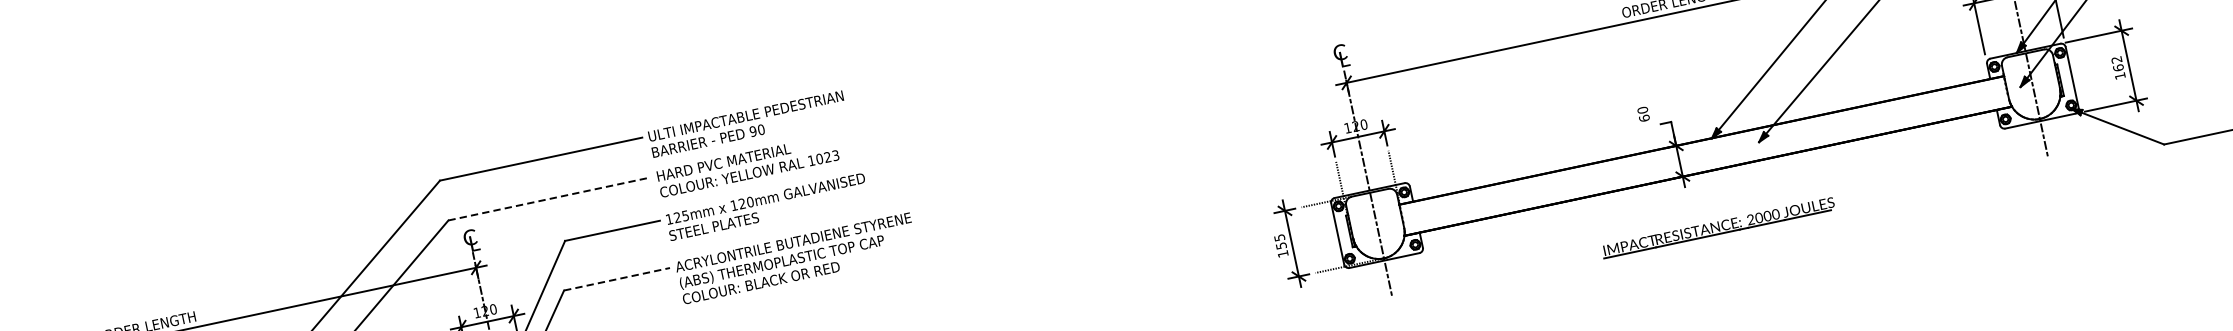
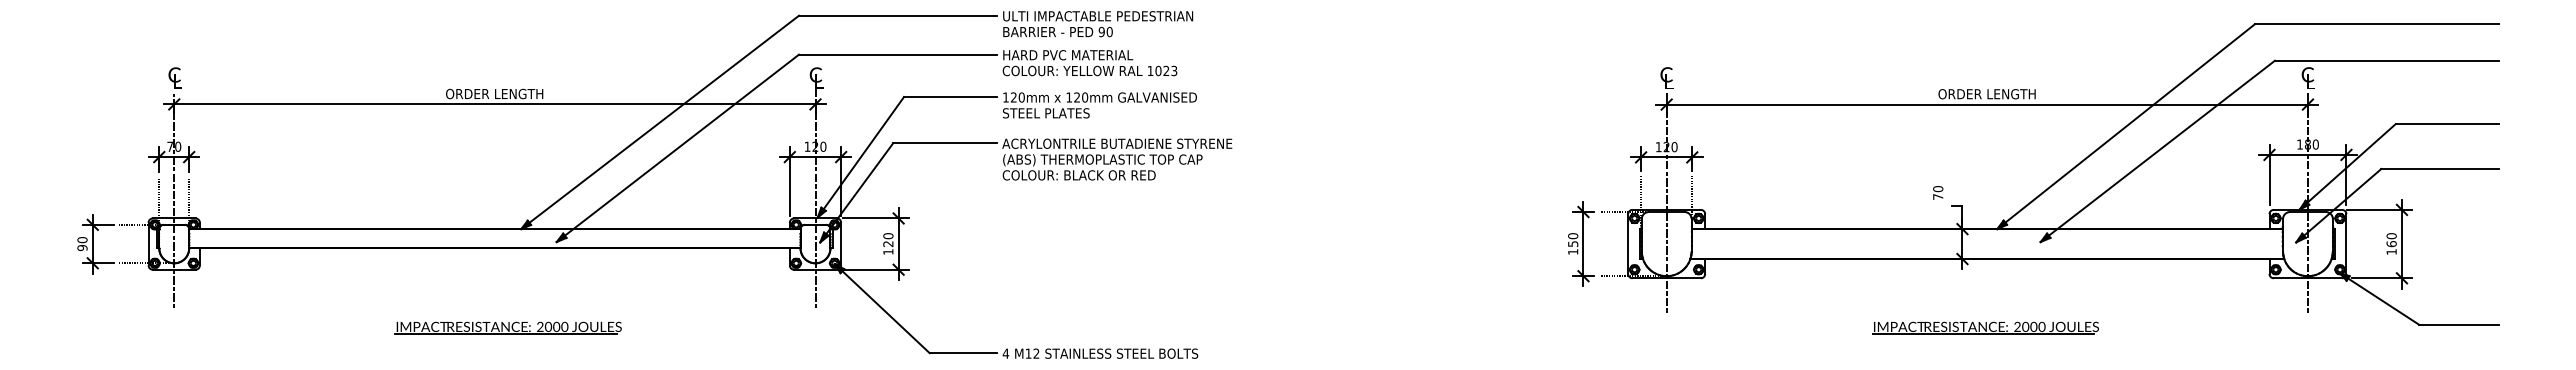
text: (2116, 60) -> (2391, 236), 162 -> 160
text: (1644, 117) -> (1938, 196), 60 -> 70
line: (549, 198) -> (897, 54), dashed -> solid
text: (685, 215) -> (1021, 97), 125mm -> 120mm
part: (1718, 227) -> (1985, 327), moved
text: (1280, 238) -> (1573, 236), 155 -> 150
line: (617, 279) -> (945, 143), dashed -> solid

